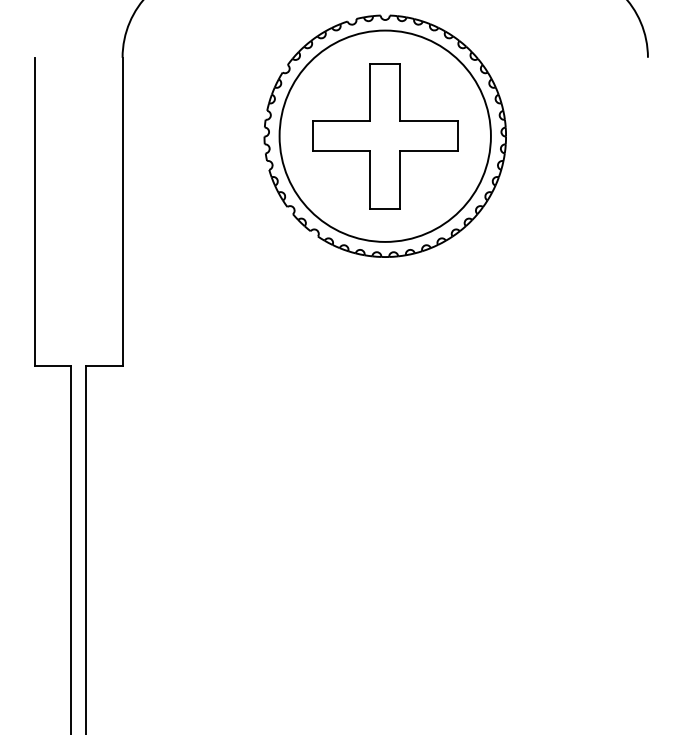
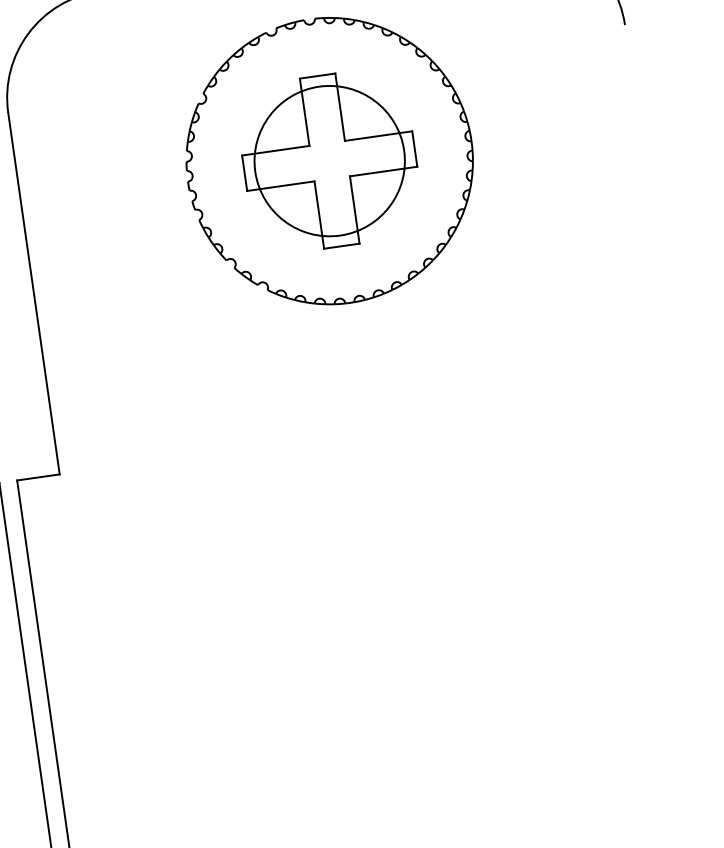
circle: (384, 135) -> (328, 160), size x0.6

